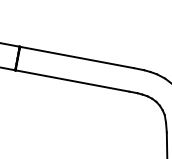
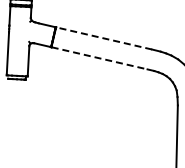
line: (76, 57) -> (103, 38), solid -> dashed
line: (73, 81) -> (100, 58), solid -> dashed

